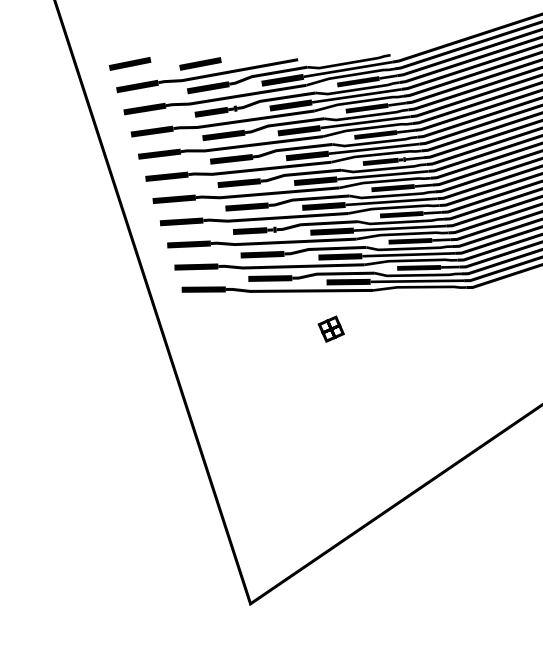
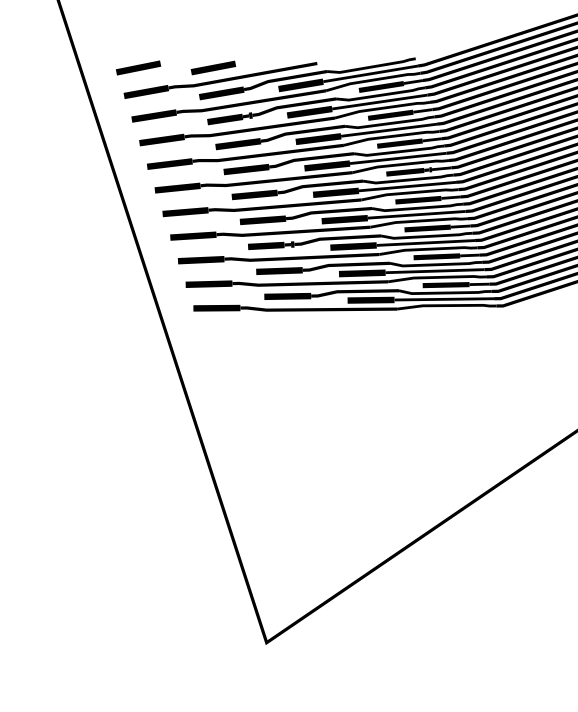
part: (330, 328) -> (351, 349), removed

